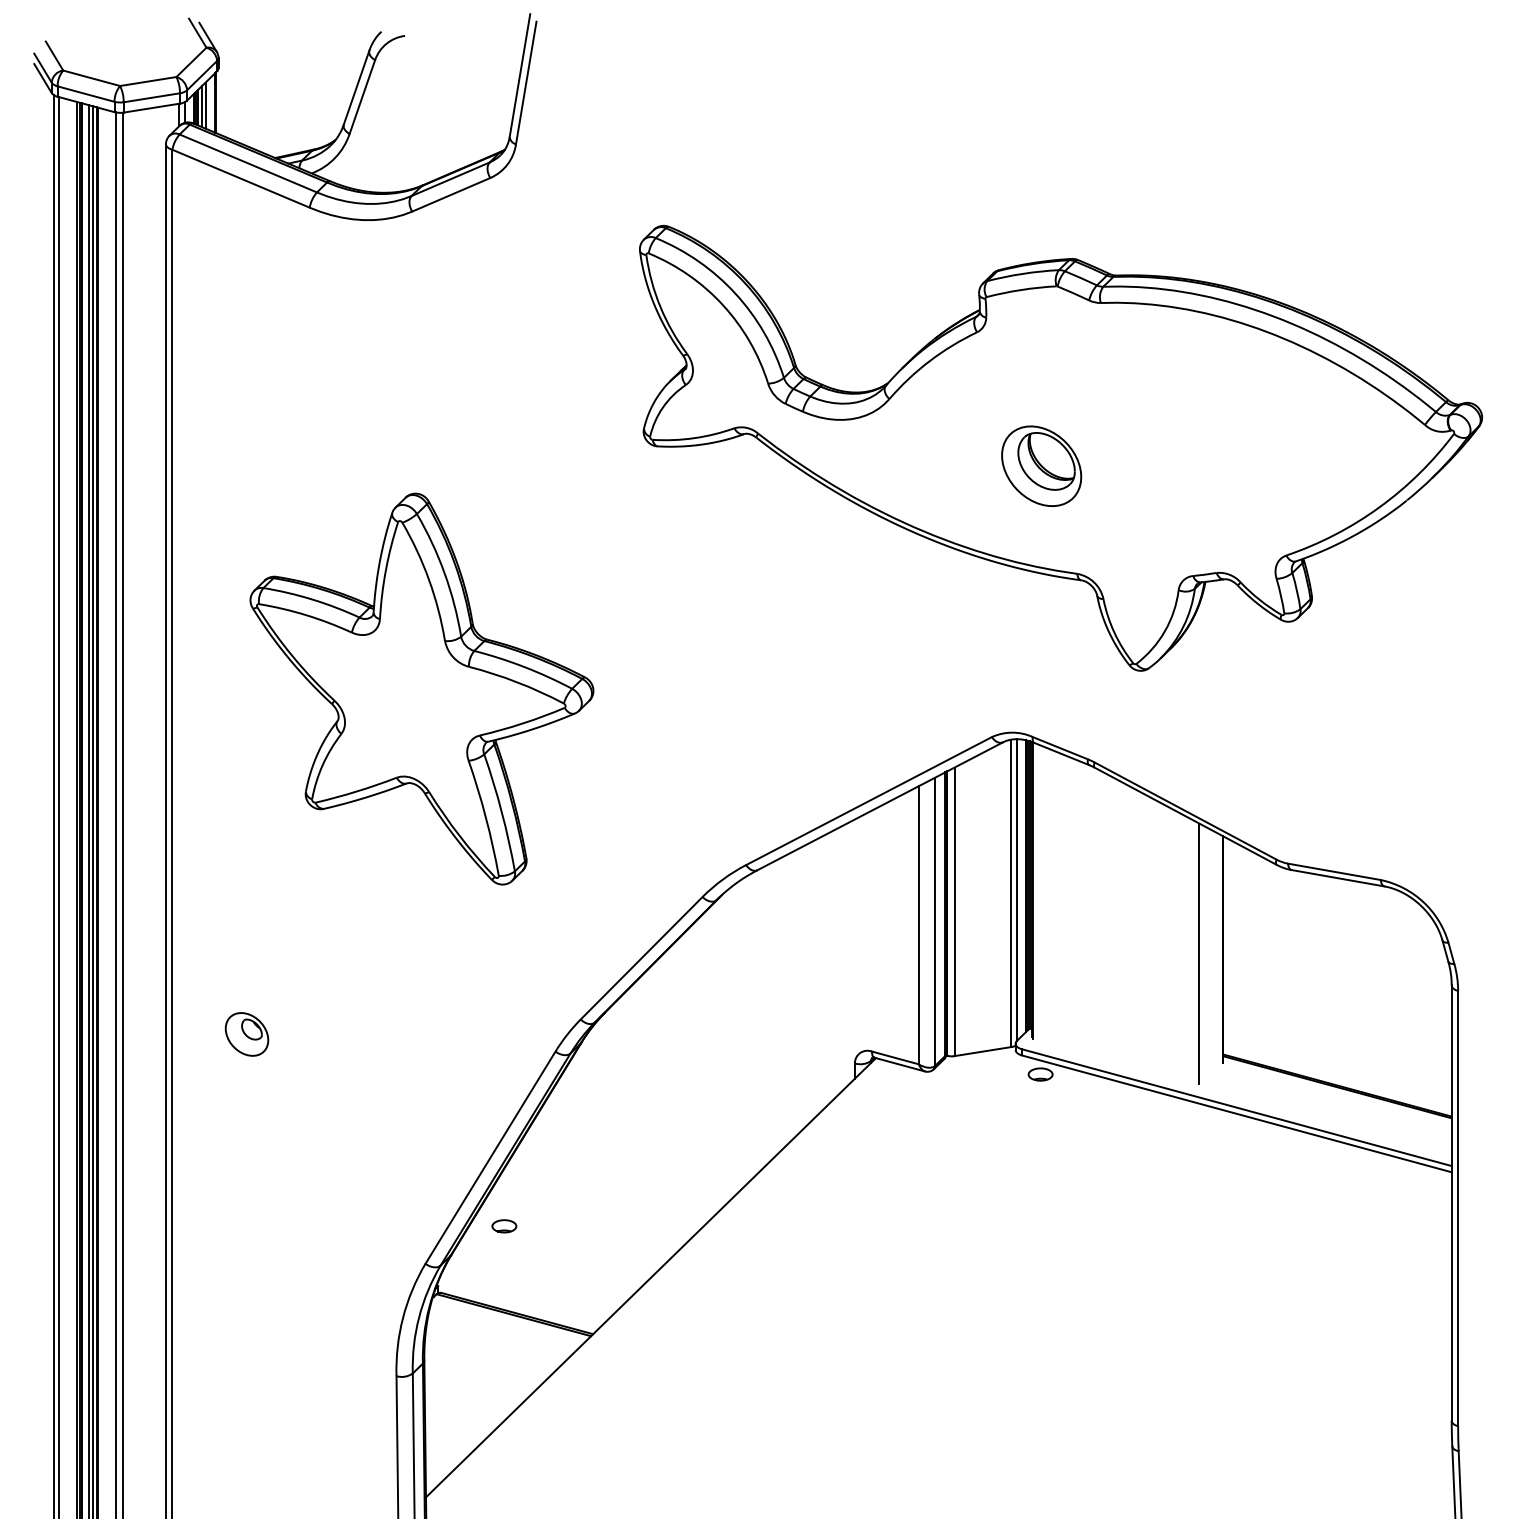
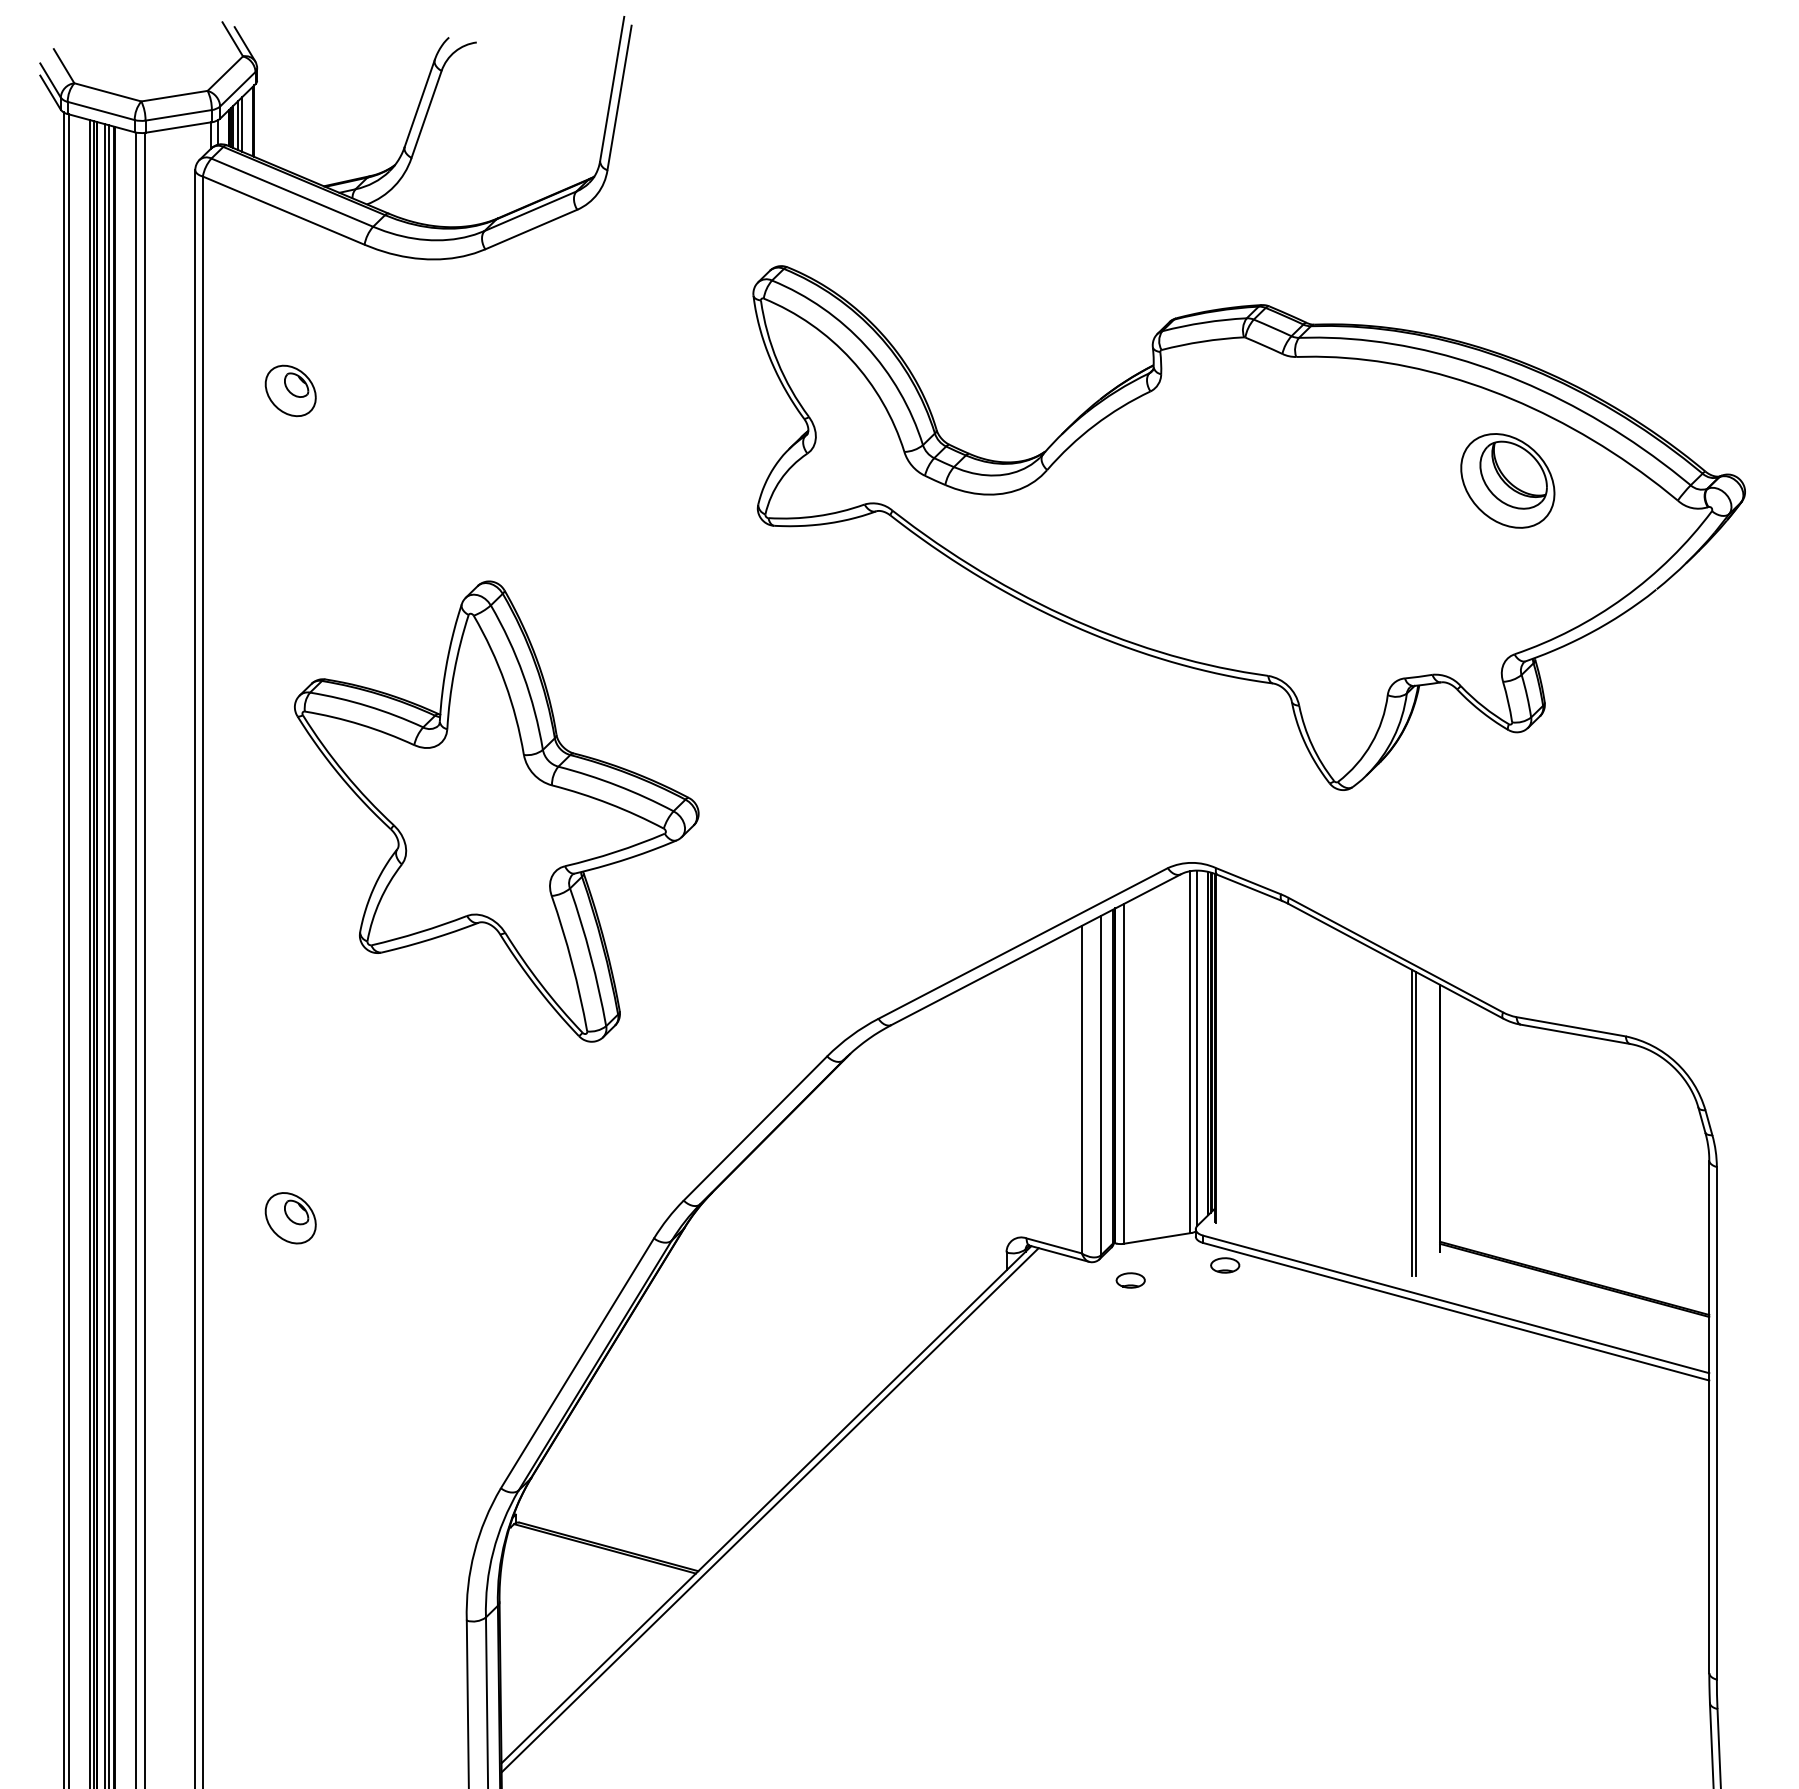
part: (246, 331) -> (290, 390), added
part: (1041, 465) -> (1507, 480), moved
line: (1202, 954) -> (1415, 1124), added
part: (504, 1226) -> (1130, 1280), moved
line: (654, 1282) -> (770, 1510), added

